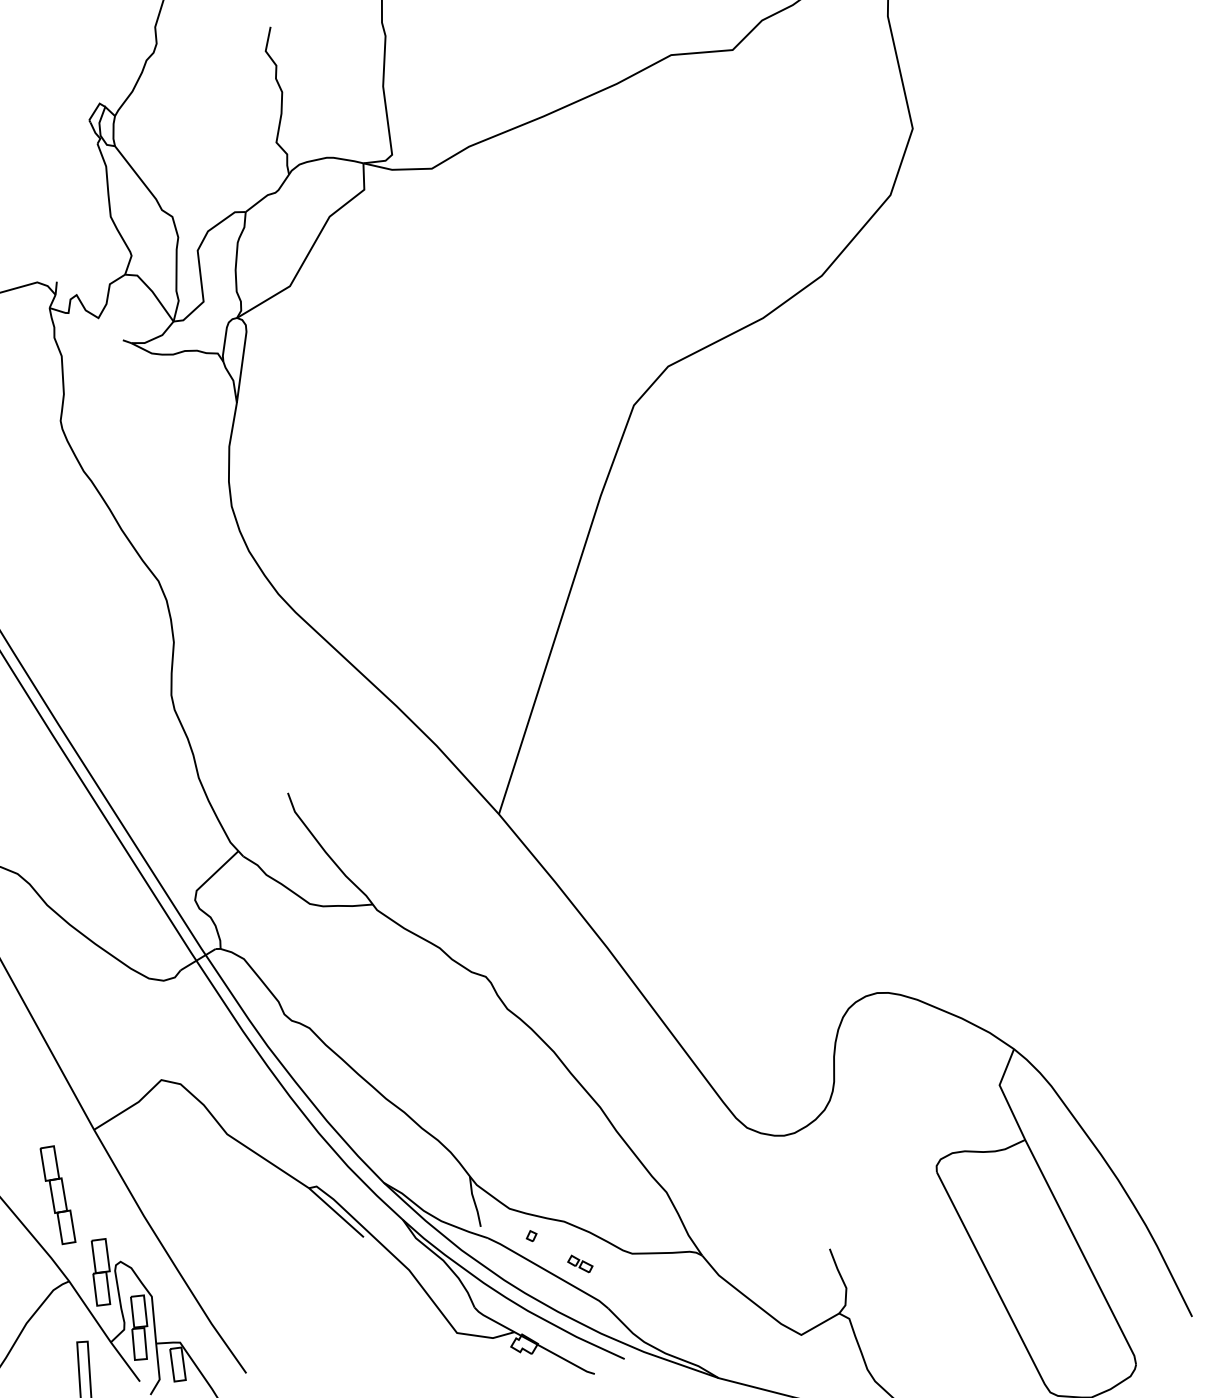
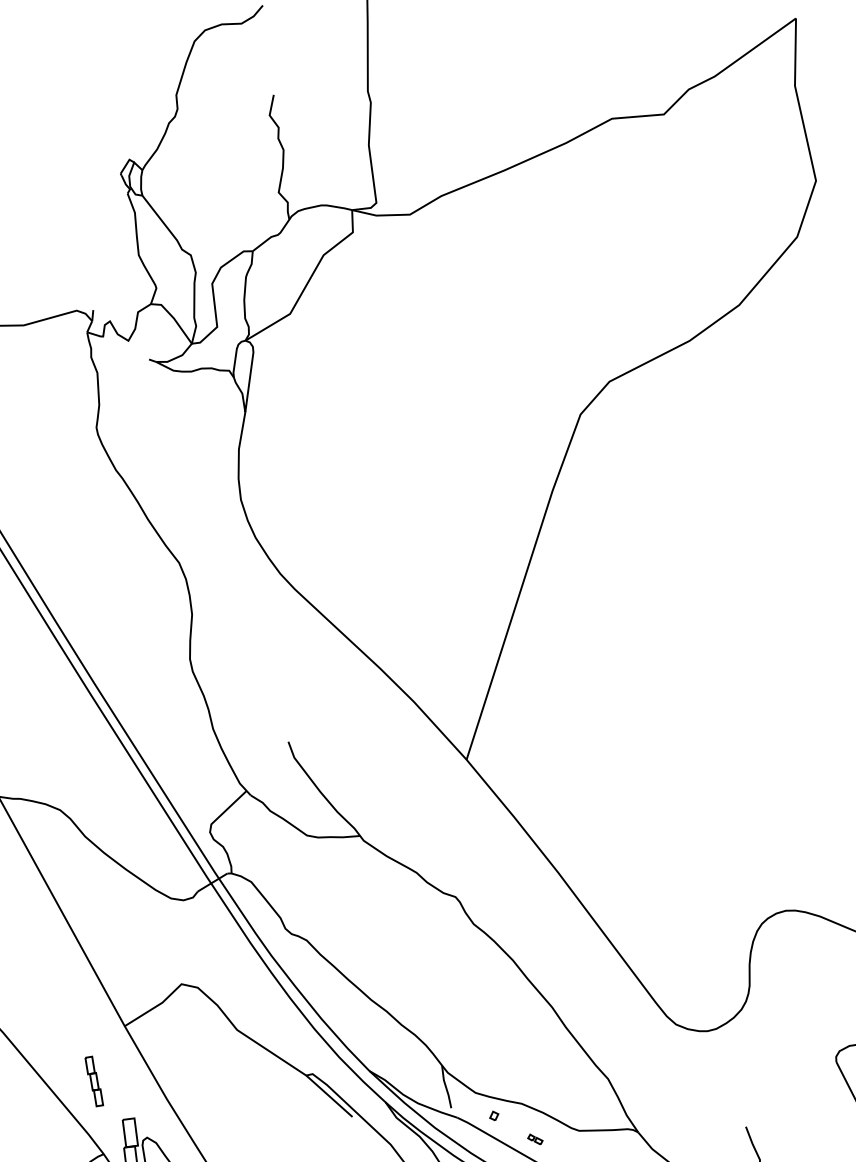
part: (57, 1195) -> (93, 1081), size x0.6
part: (580, 1263) -> (535, 1139), size x0.7

